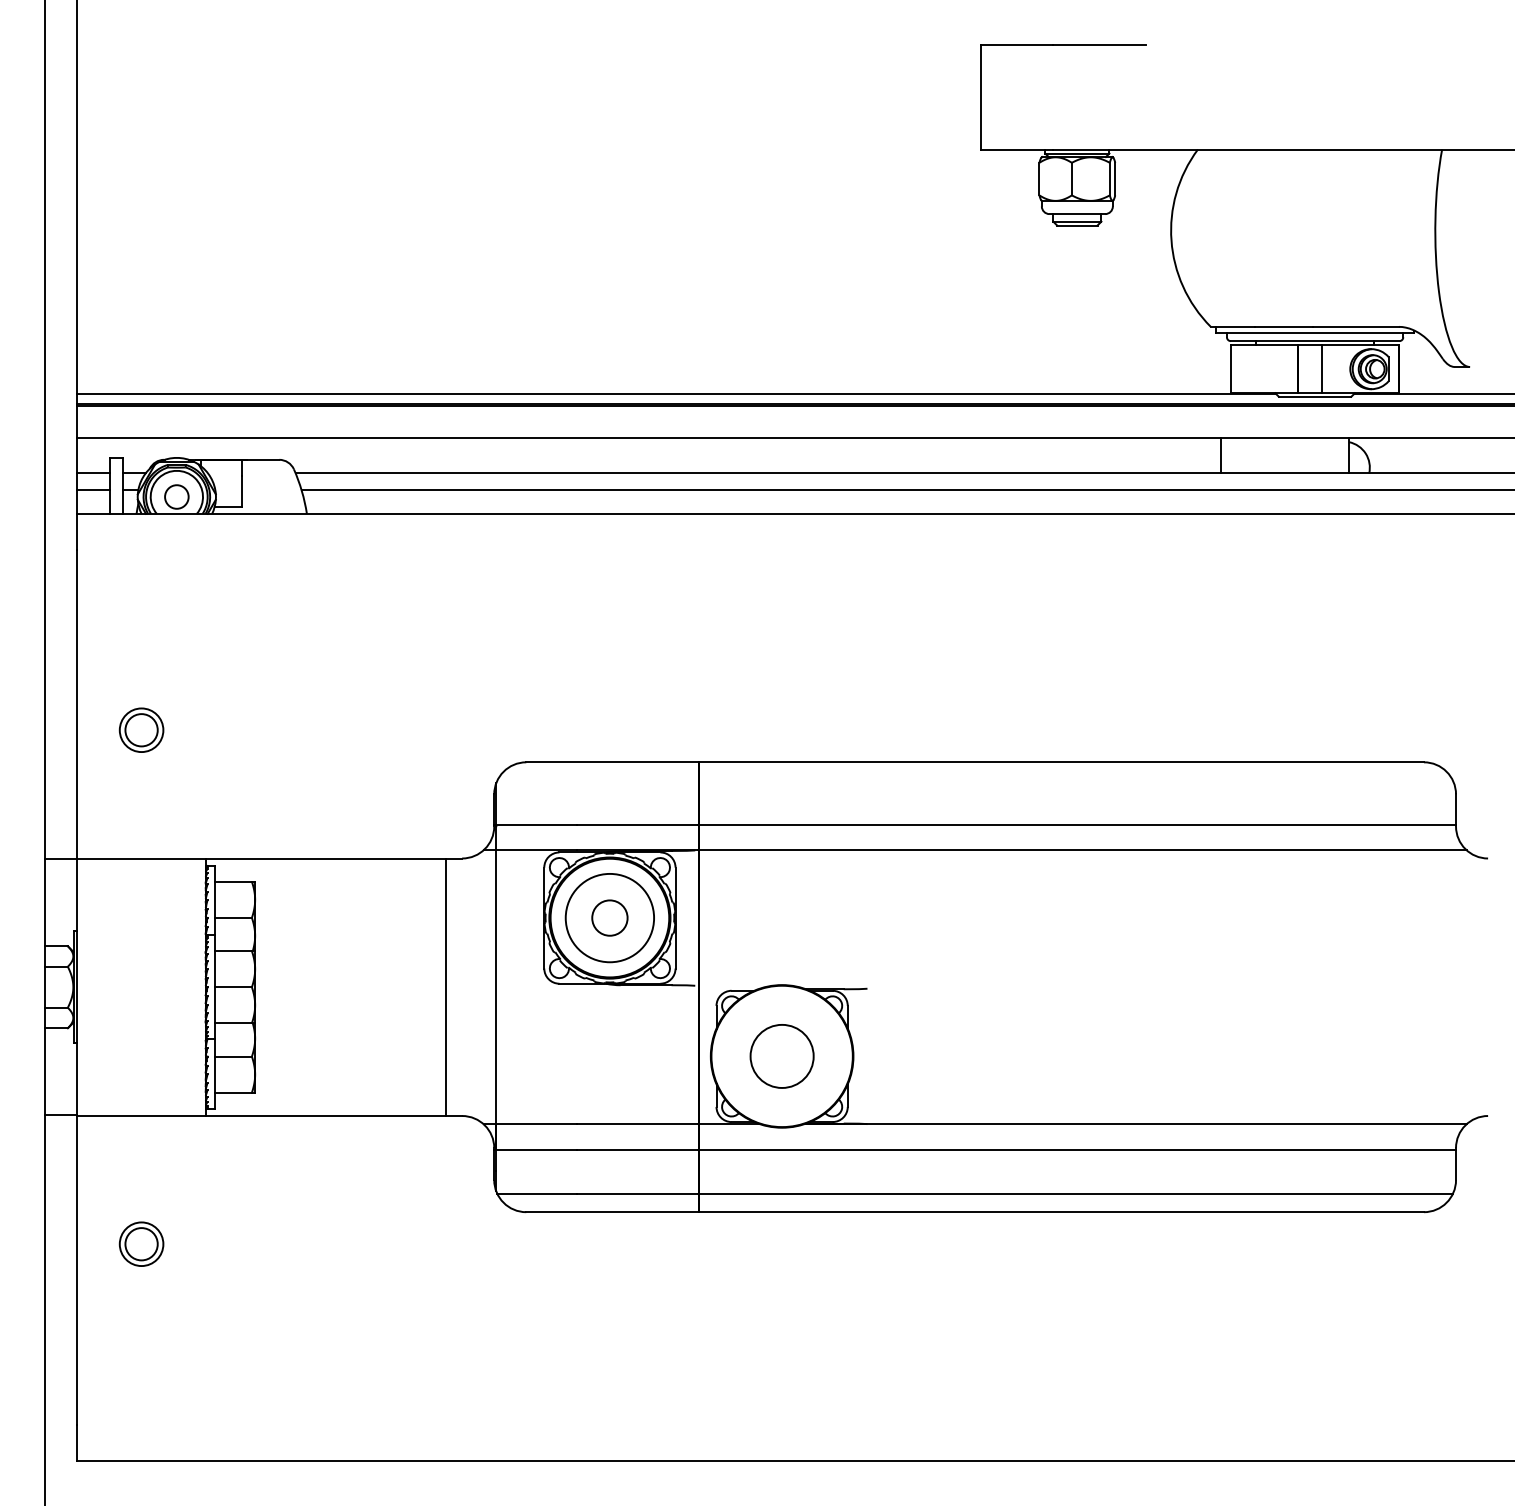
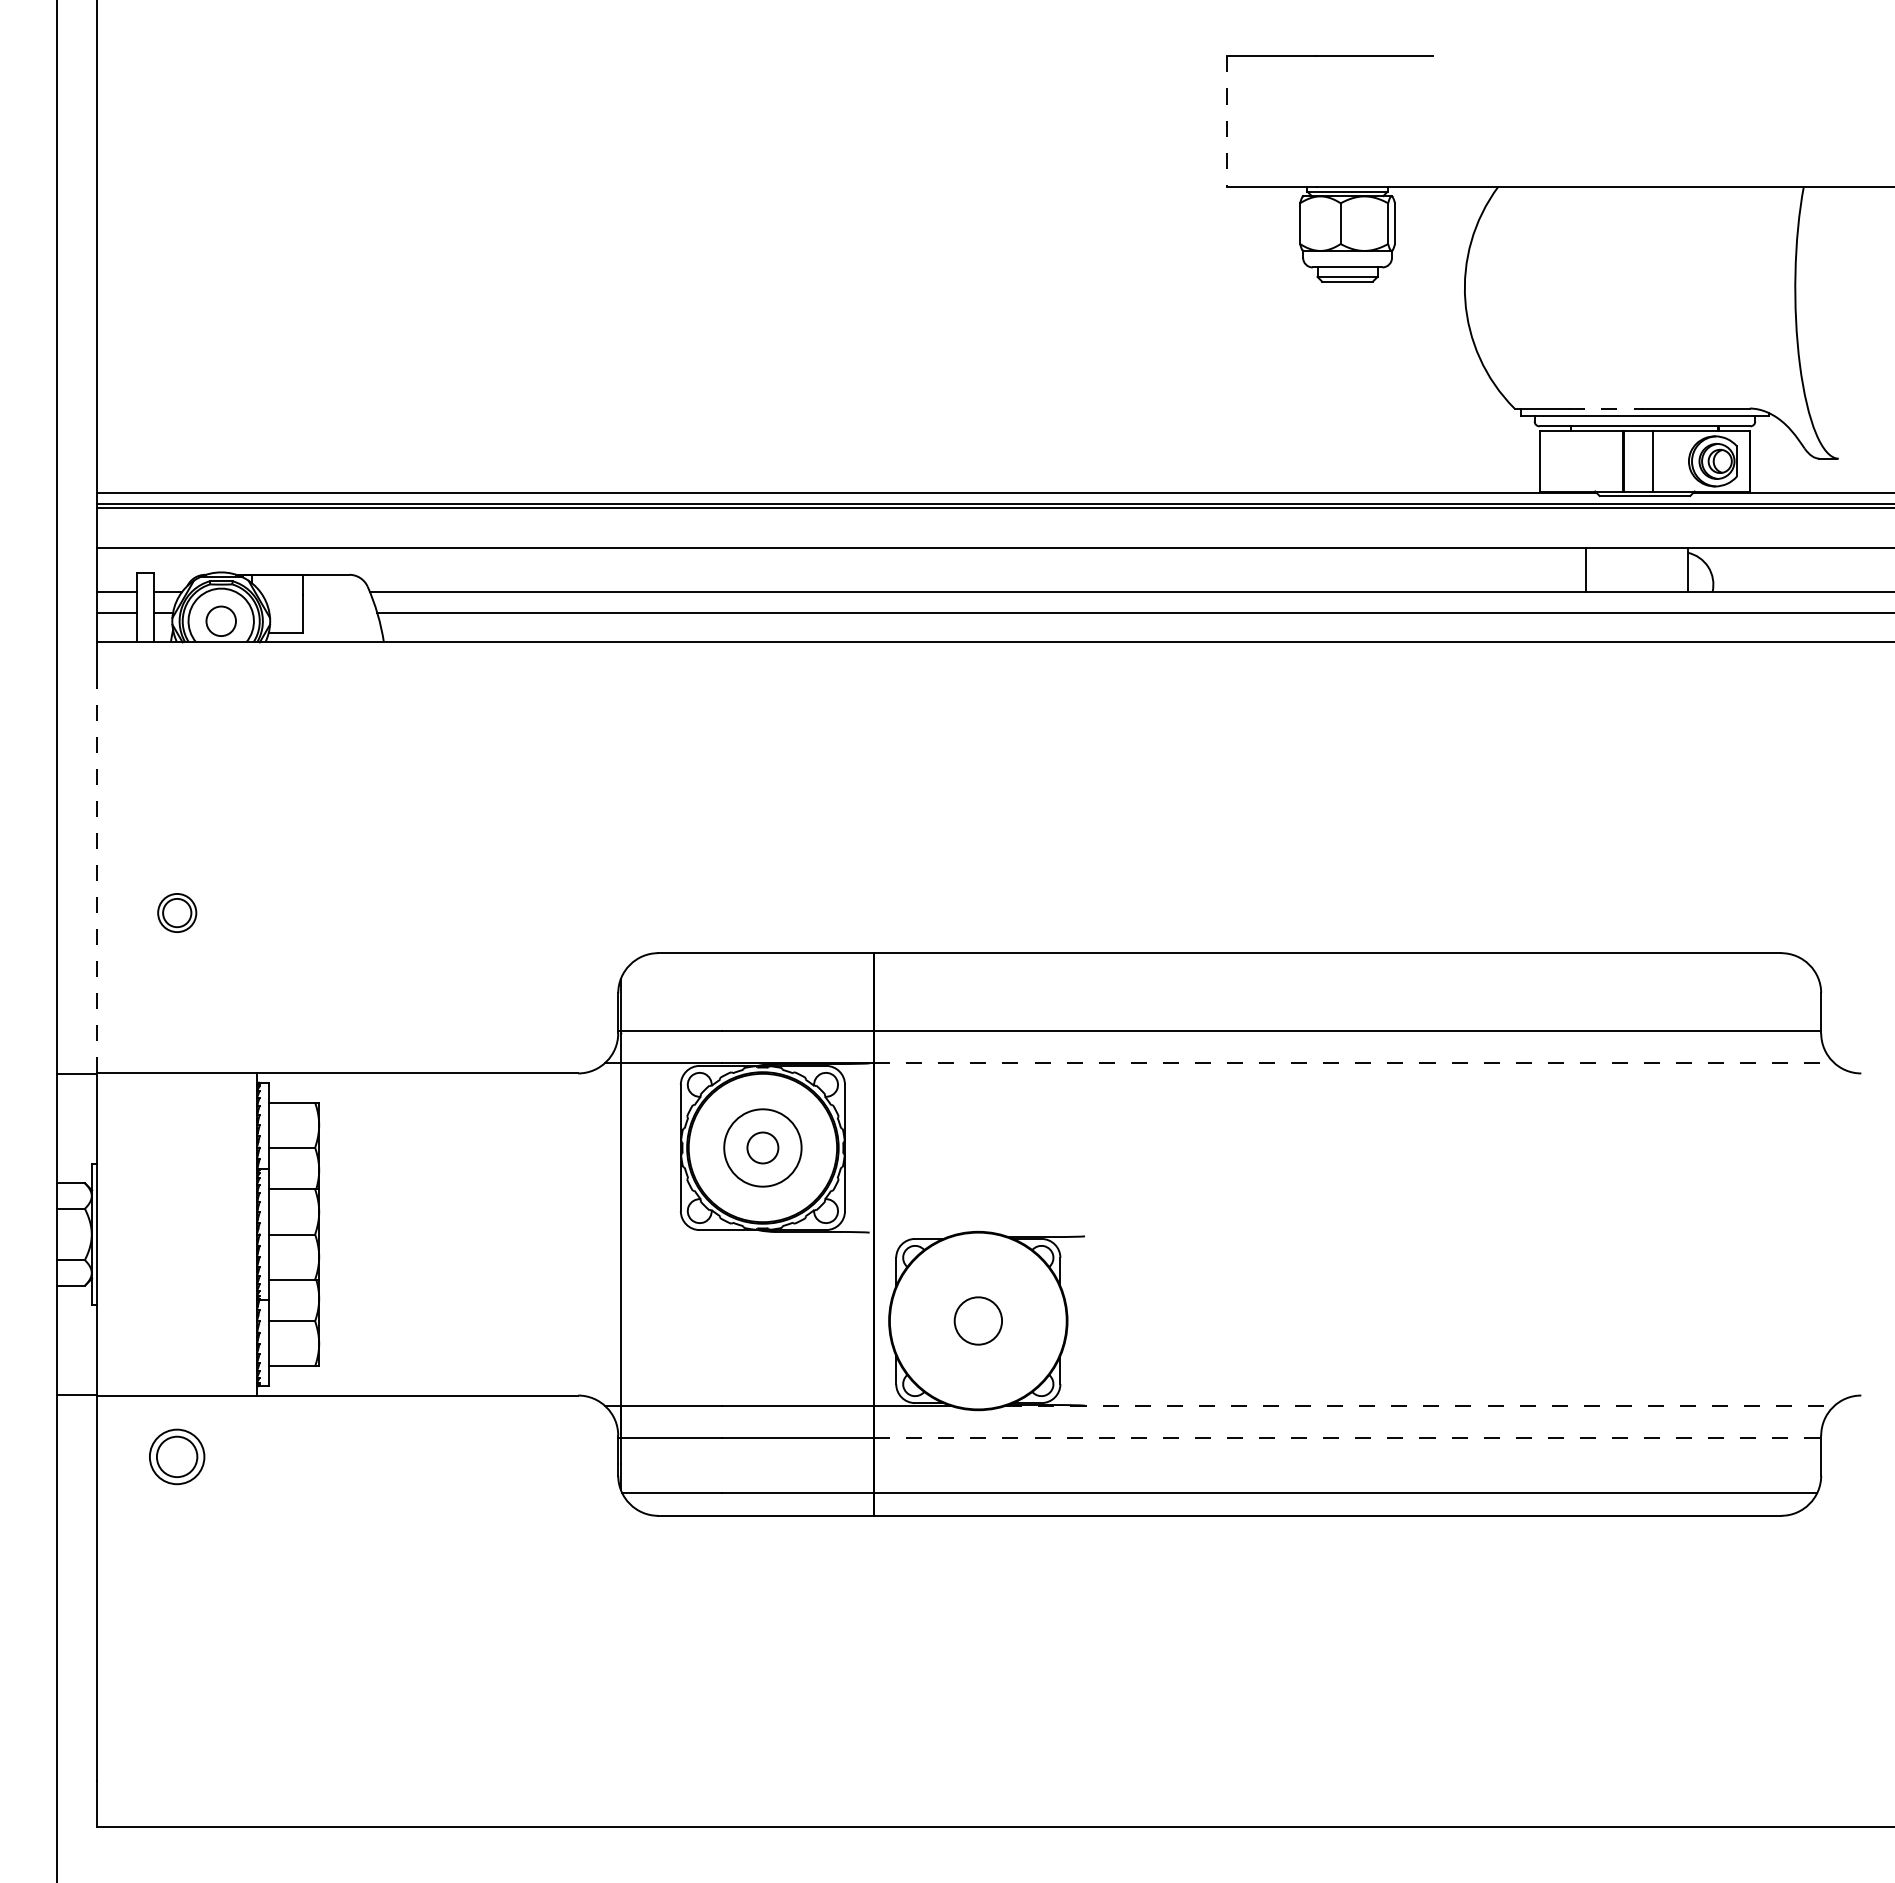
line: (981, 98) -> (1227, 122), solid -> dashed
line: (1283, 326) -> (1605, 408), solid -> dashed
line: (1221, 455) -> (1586, 569), moved
line: (77, 704) -> (96, 880), solid -> dashed
part: (141, 729) -> (177, 912), size x0.7
line: (1082, 850) -> (1354, 1063), solid -> dashed
circle: (609, 917) -> (762, 1147), size x0.7
circle: (609, 917) -> (762, 1147), size x0.7
line: (445, 987) -> (557, 1234), removed
circle: (782, 1056) -> (978, 1320), size x0.6
line: (1135, 1123) -> (1420, 1405), solid -> dashed
line: (1077, 1149) -> (1347, 1437), solid -> dashed
part: (141, 1243) -> (177, 1456), moved

